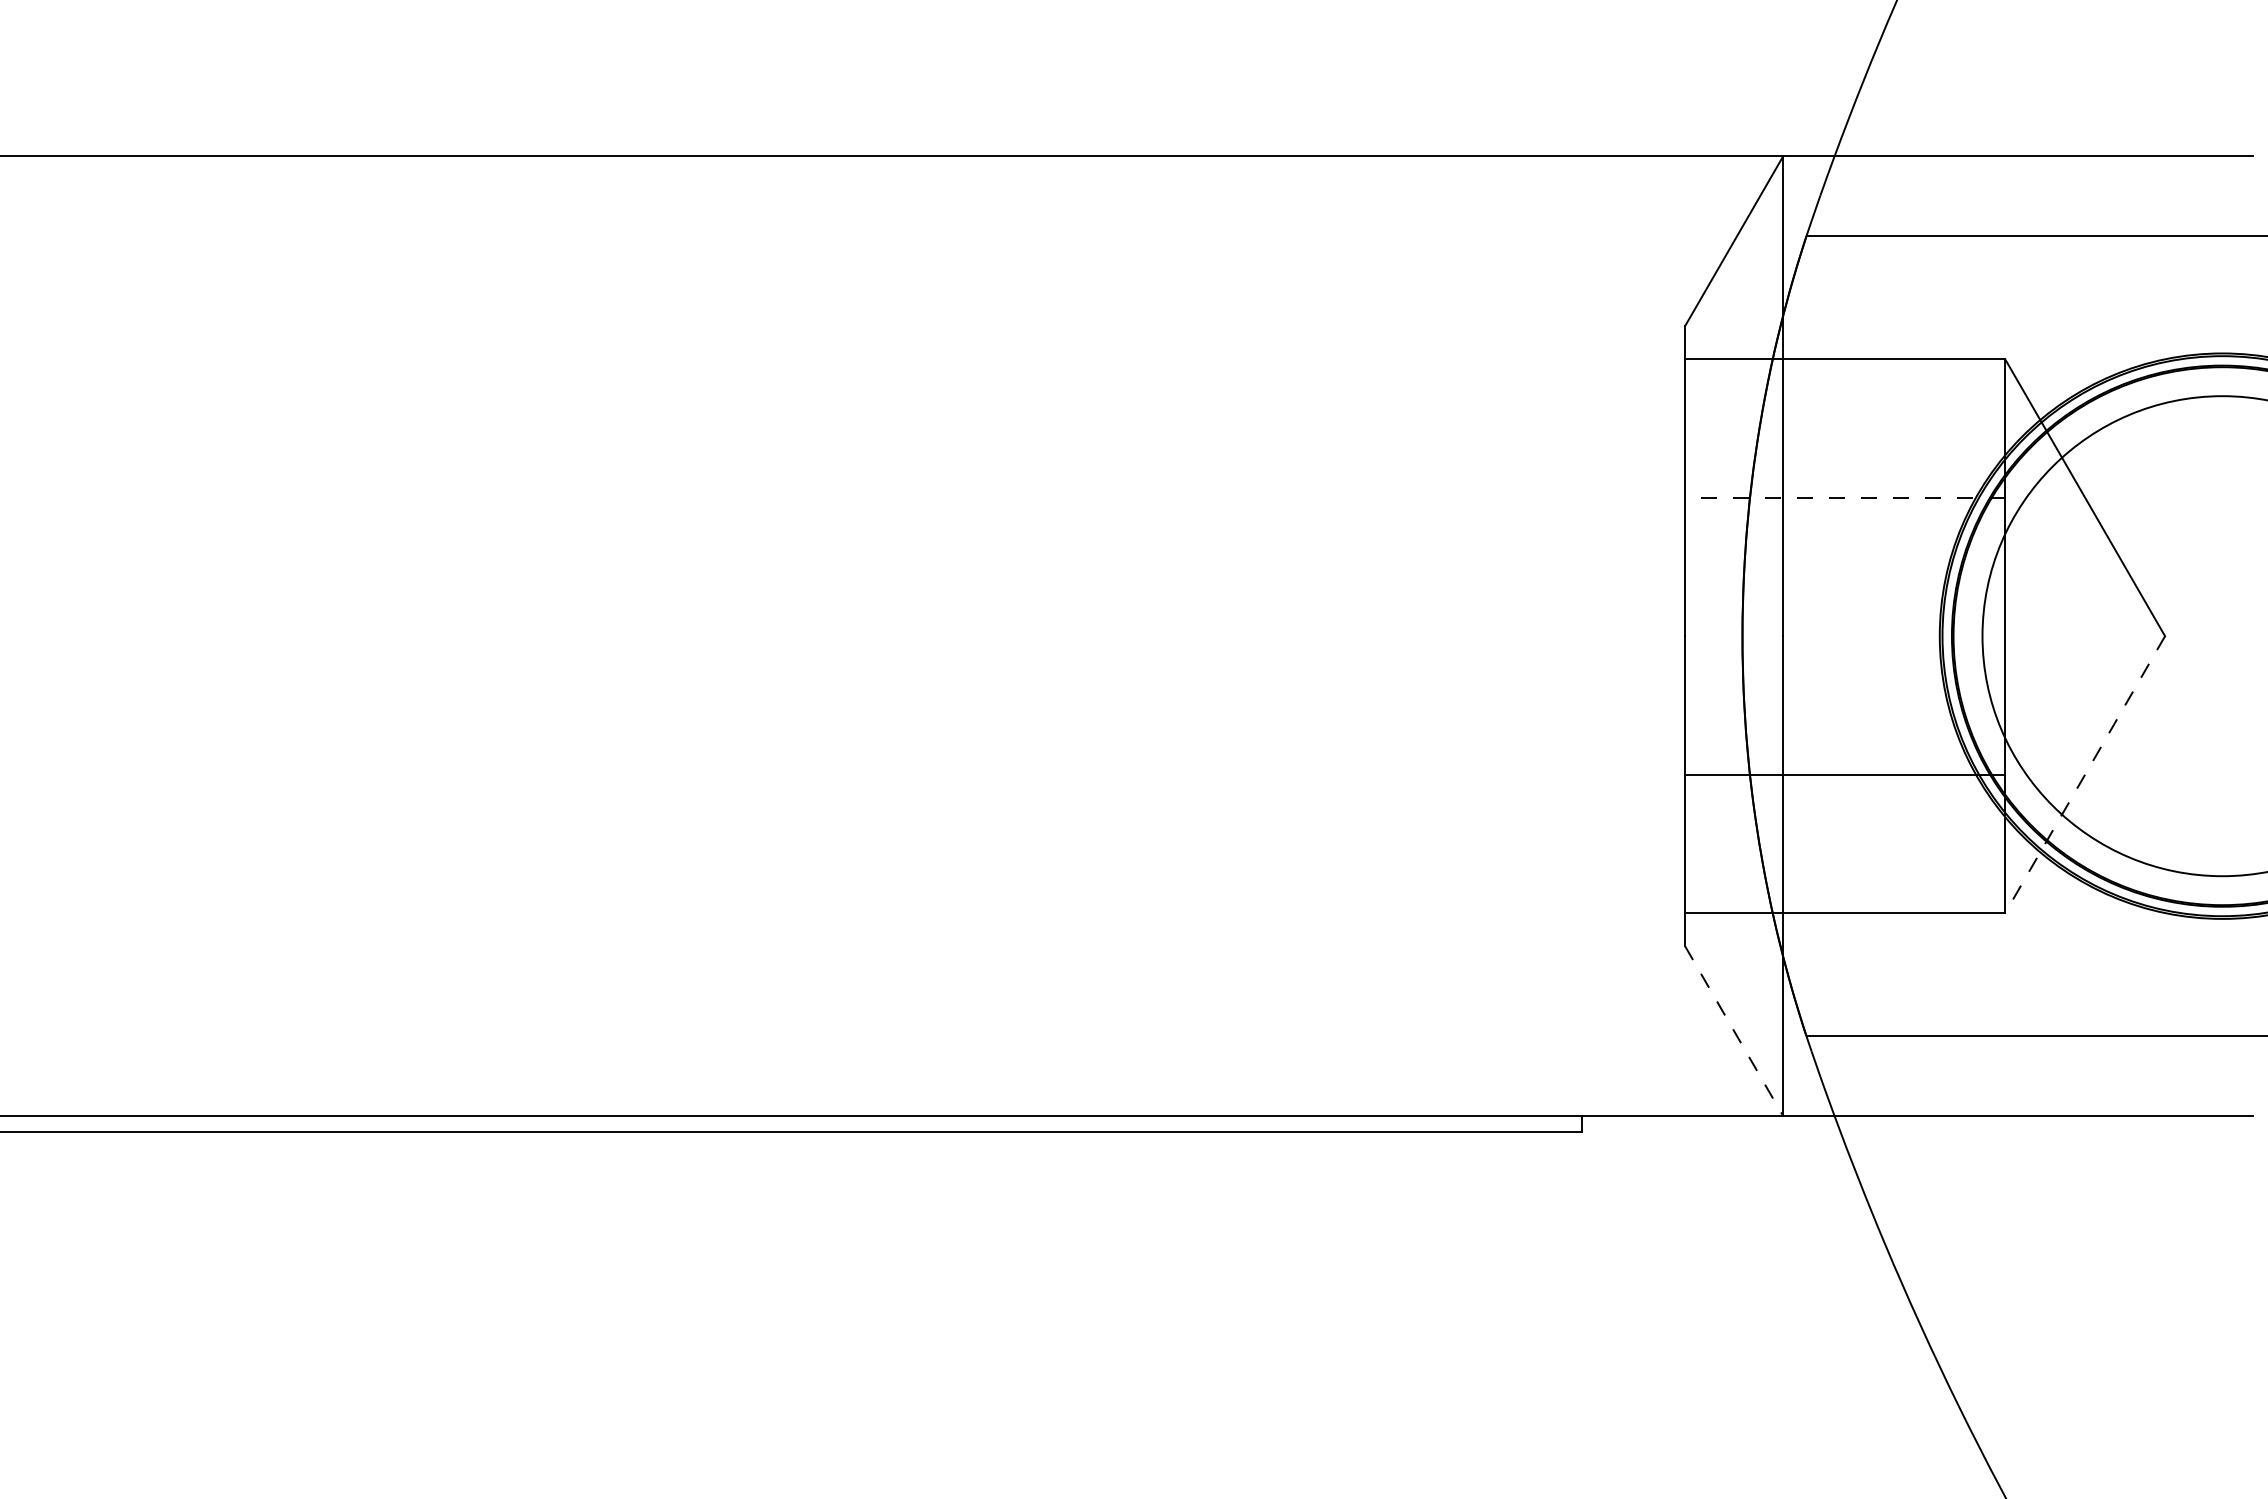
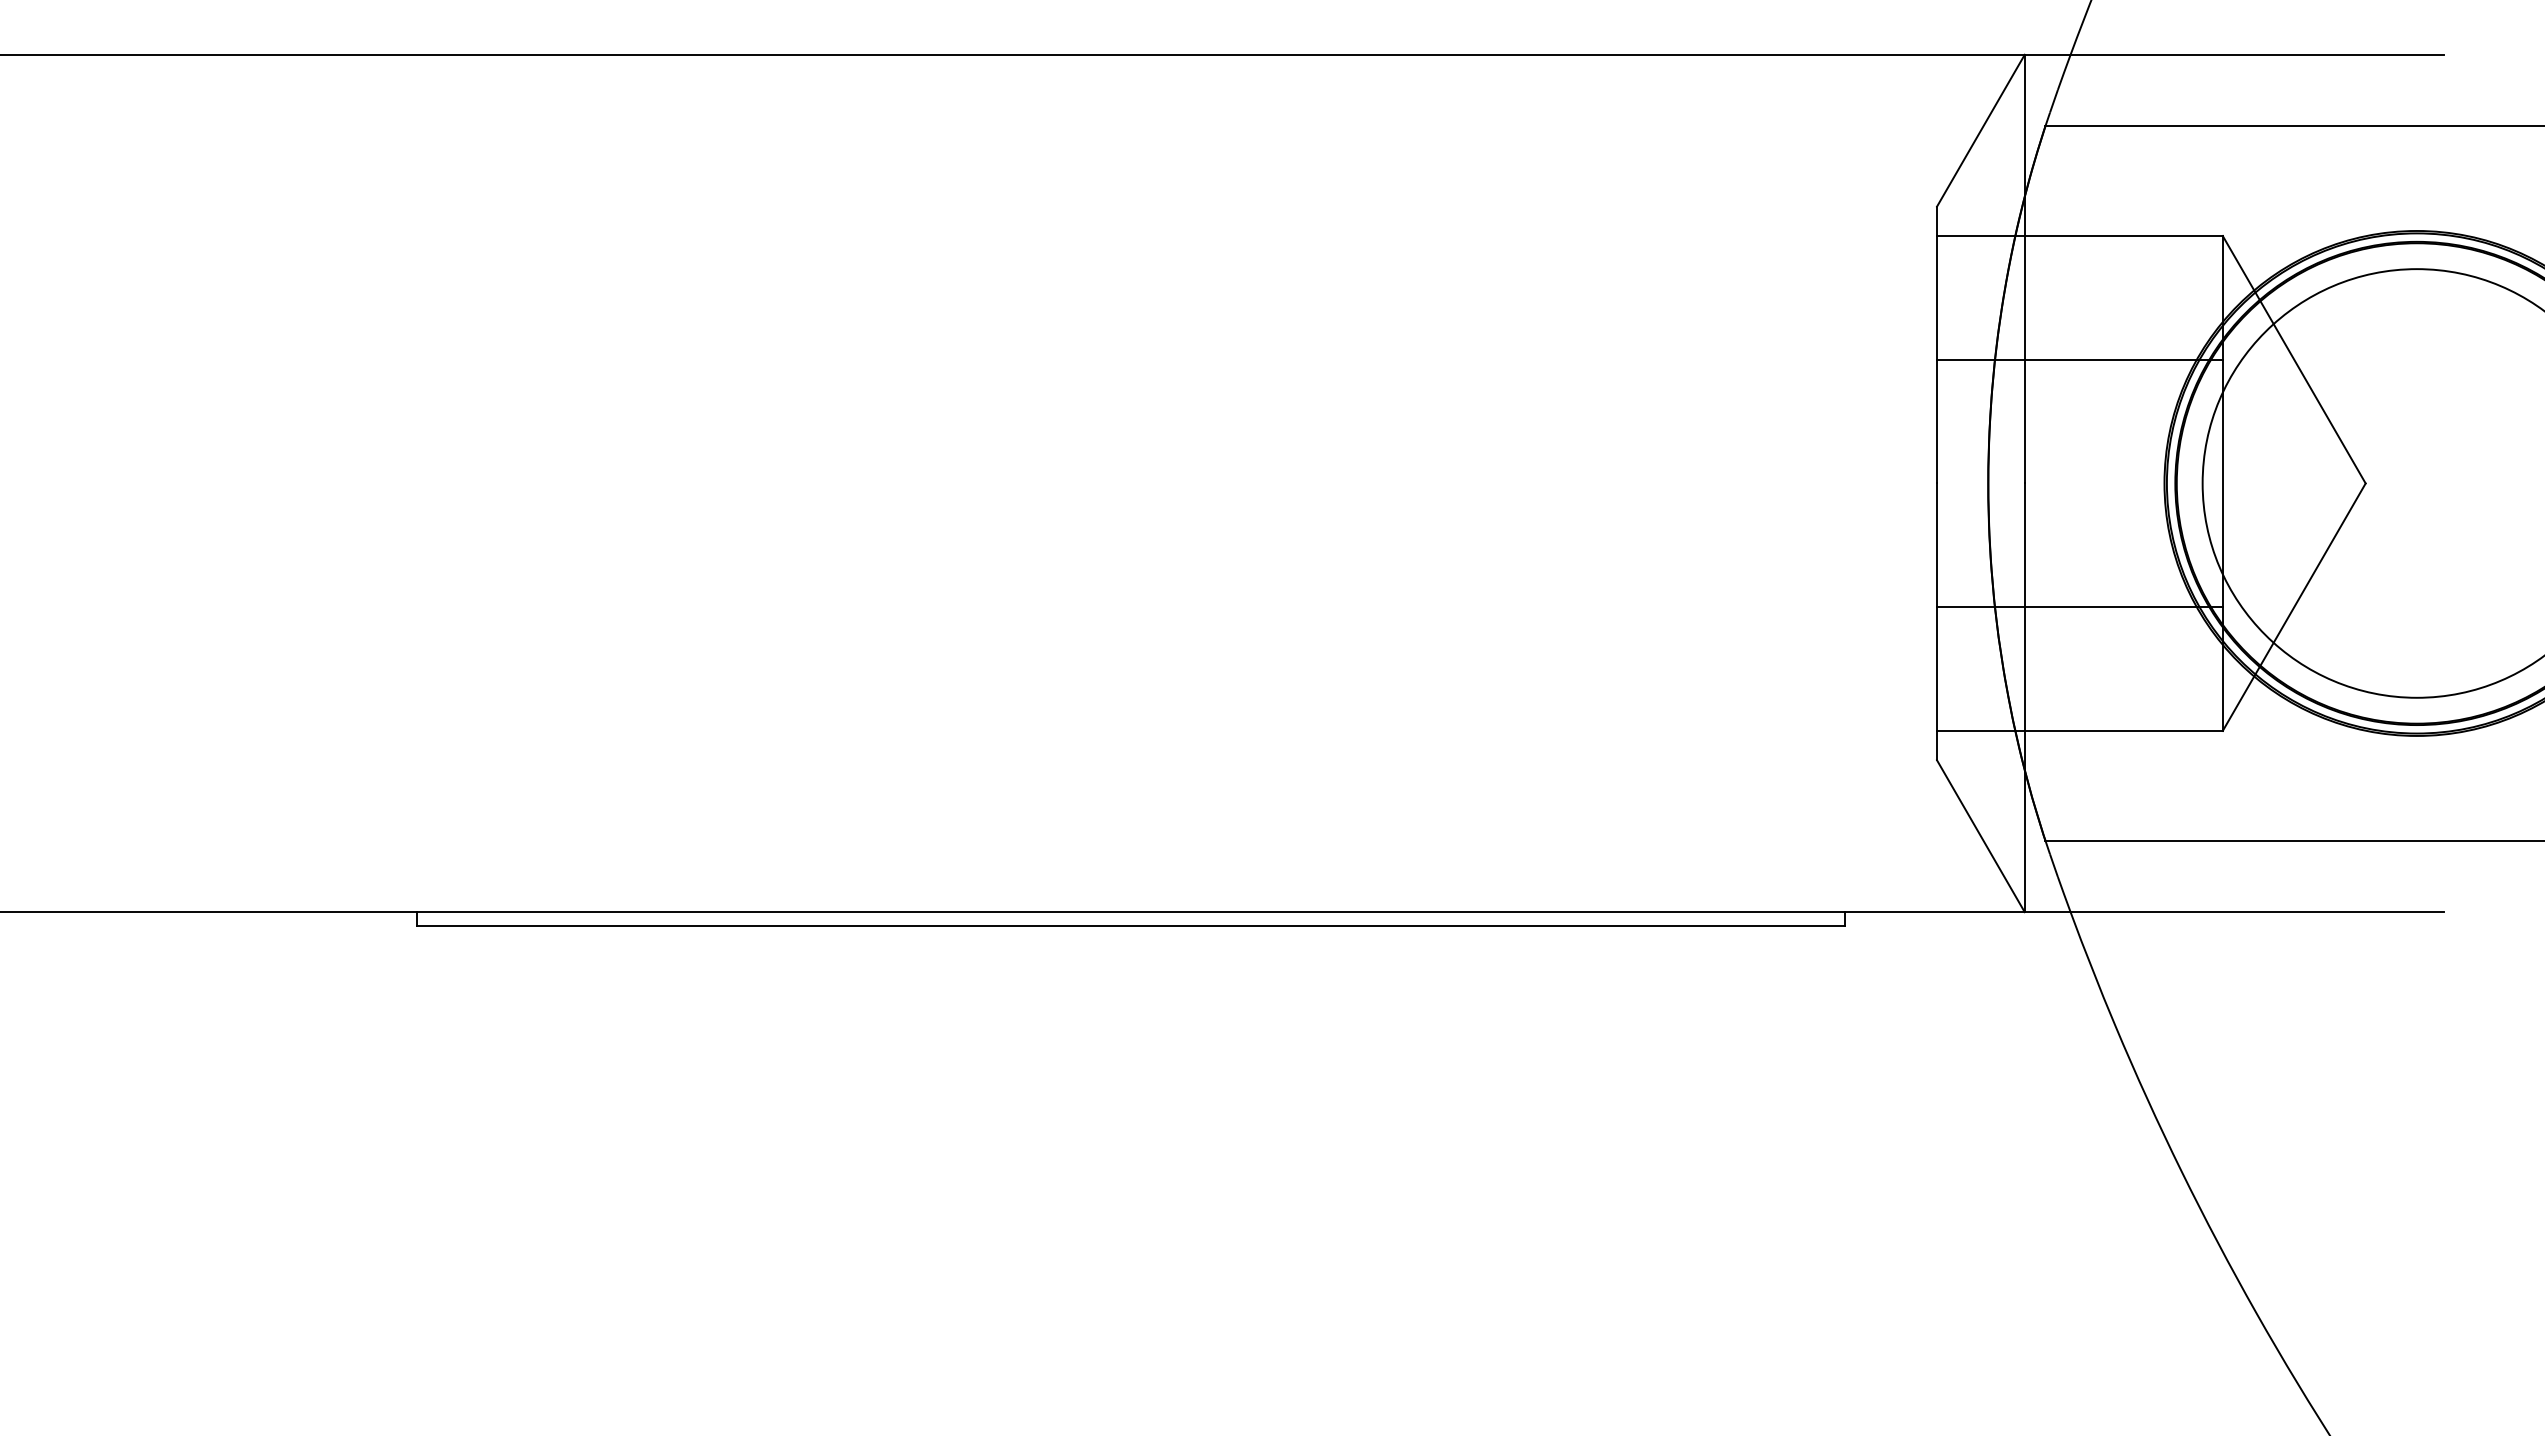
line: (1844, 497) -> (2079, 359), dashed -> solid
line: (2085, 775) -> (2294, 607), dashed -> solid
line: (1733, 1031) -> (1980, 836), dashed -> solid

